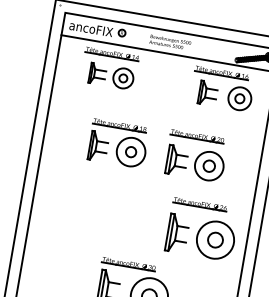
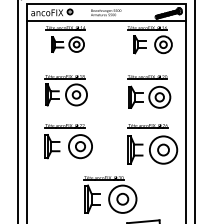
part: (117, 143) -> (65, 90), moved
part: (196, 155) -> (149, 91), moved
part: (89, 206) -> (68, 141), added

